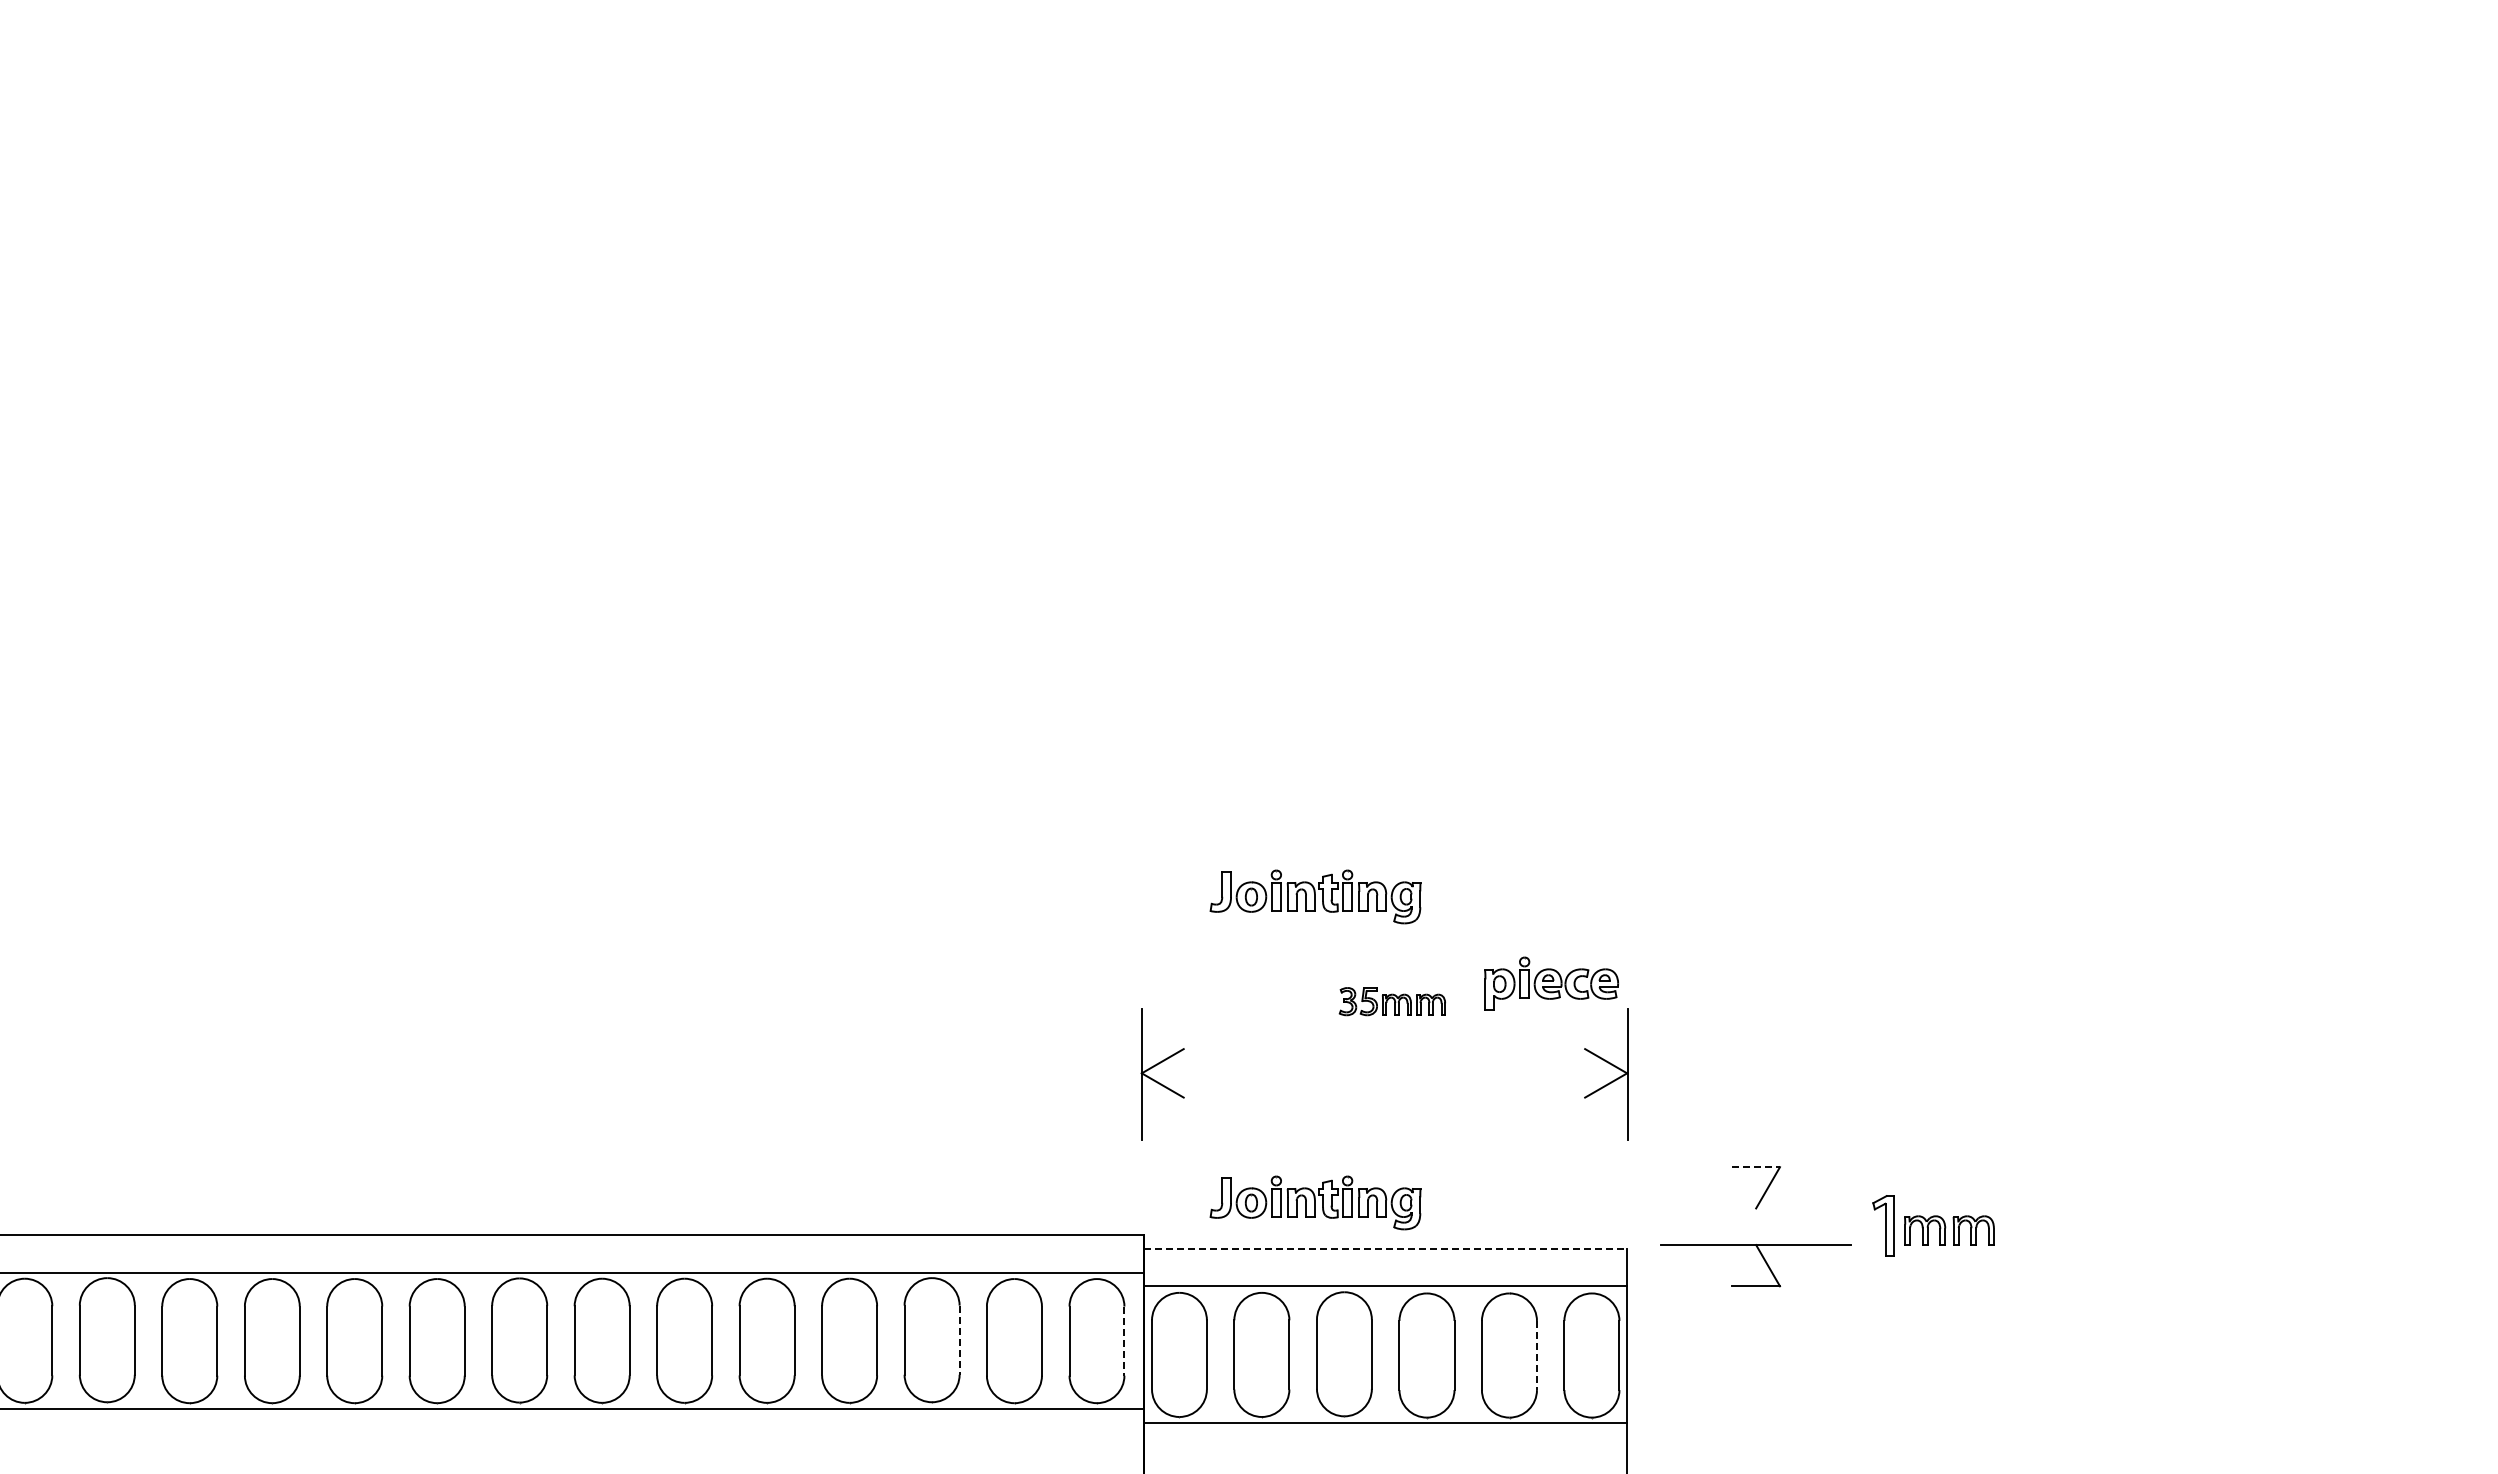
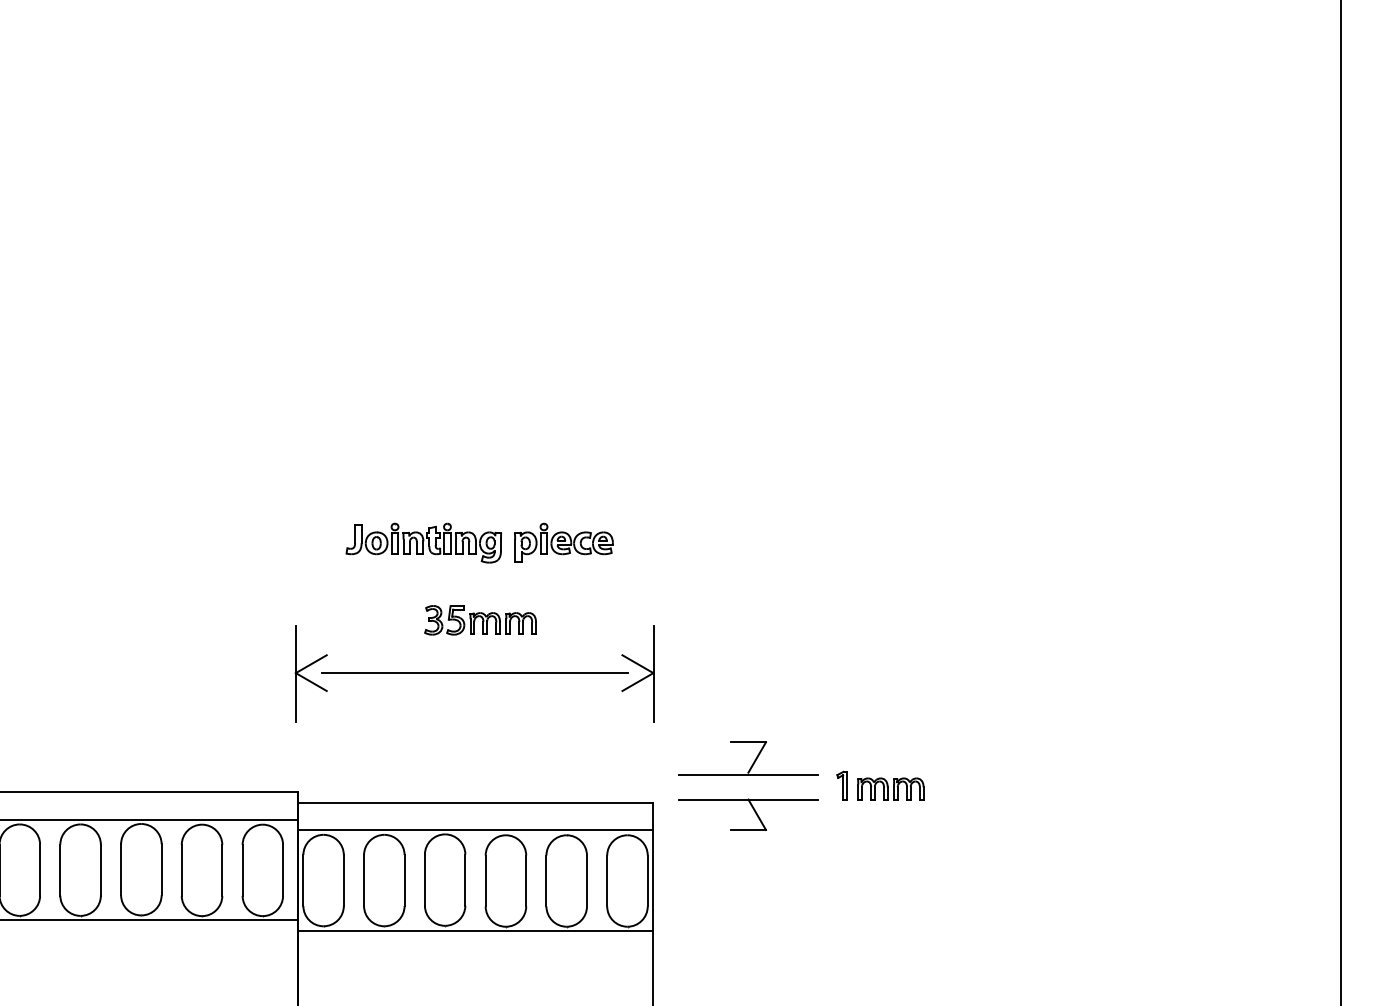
part: (1551, 983) -> (563, 542), moved
part: (1392, 1001) -> (480, 620), size x1.43
line: (1384, 1073) -> (474, 673), added
line: (1756, 1167) -> (748, 742), dashed -> solid
part: (1315, 1202) -> (423, 768), removed
line: (1755, 1210) -> (747, 774), added
part: (1882, 1225) -> (841, 785), size x0.62
line: (1386, 1248) -> (476, 802), dashed -> solid
line: (959, 1340) -> (161, 869), dashed -> solid
line: (1124, 1341) -> (283, 870), dashed -> solid
line: (1536, 1355) -> (586, 881), dashed -> solid

